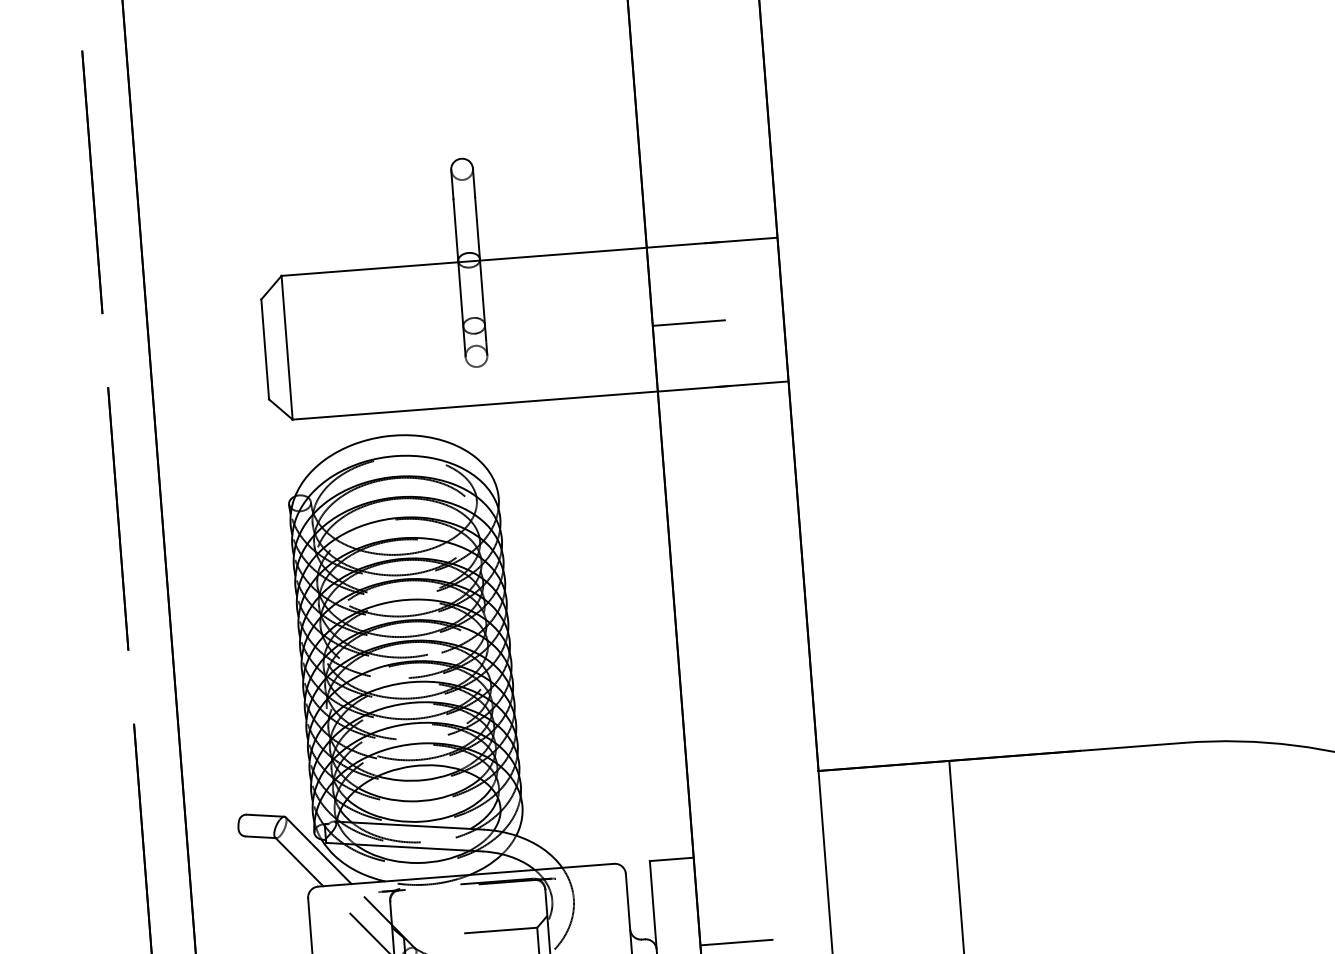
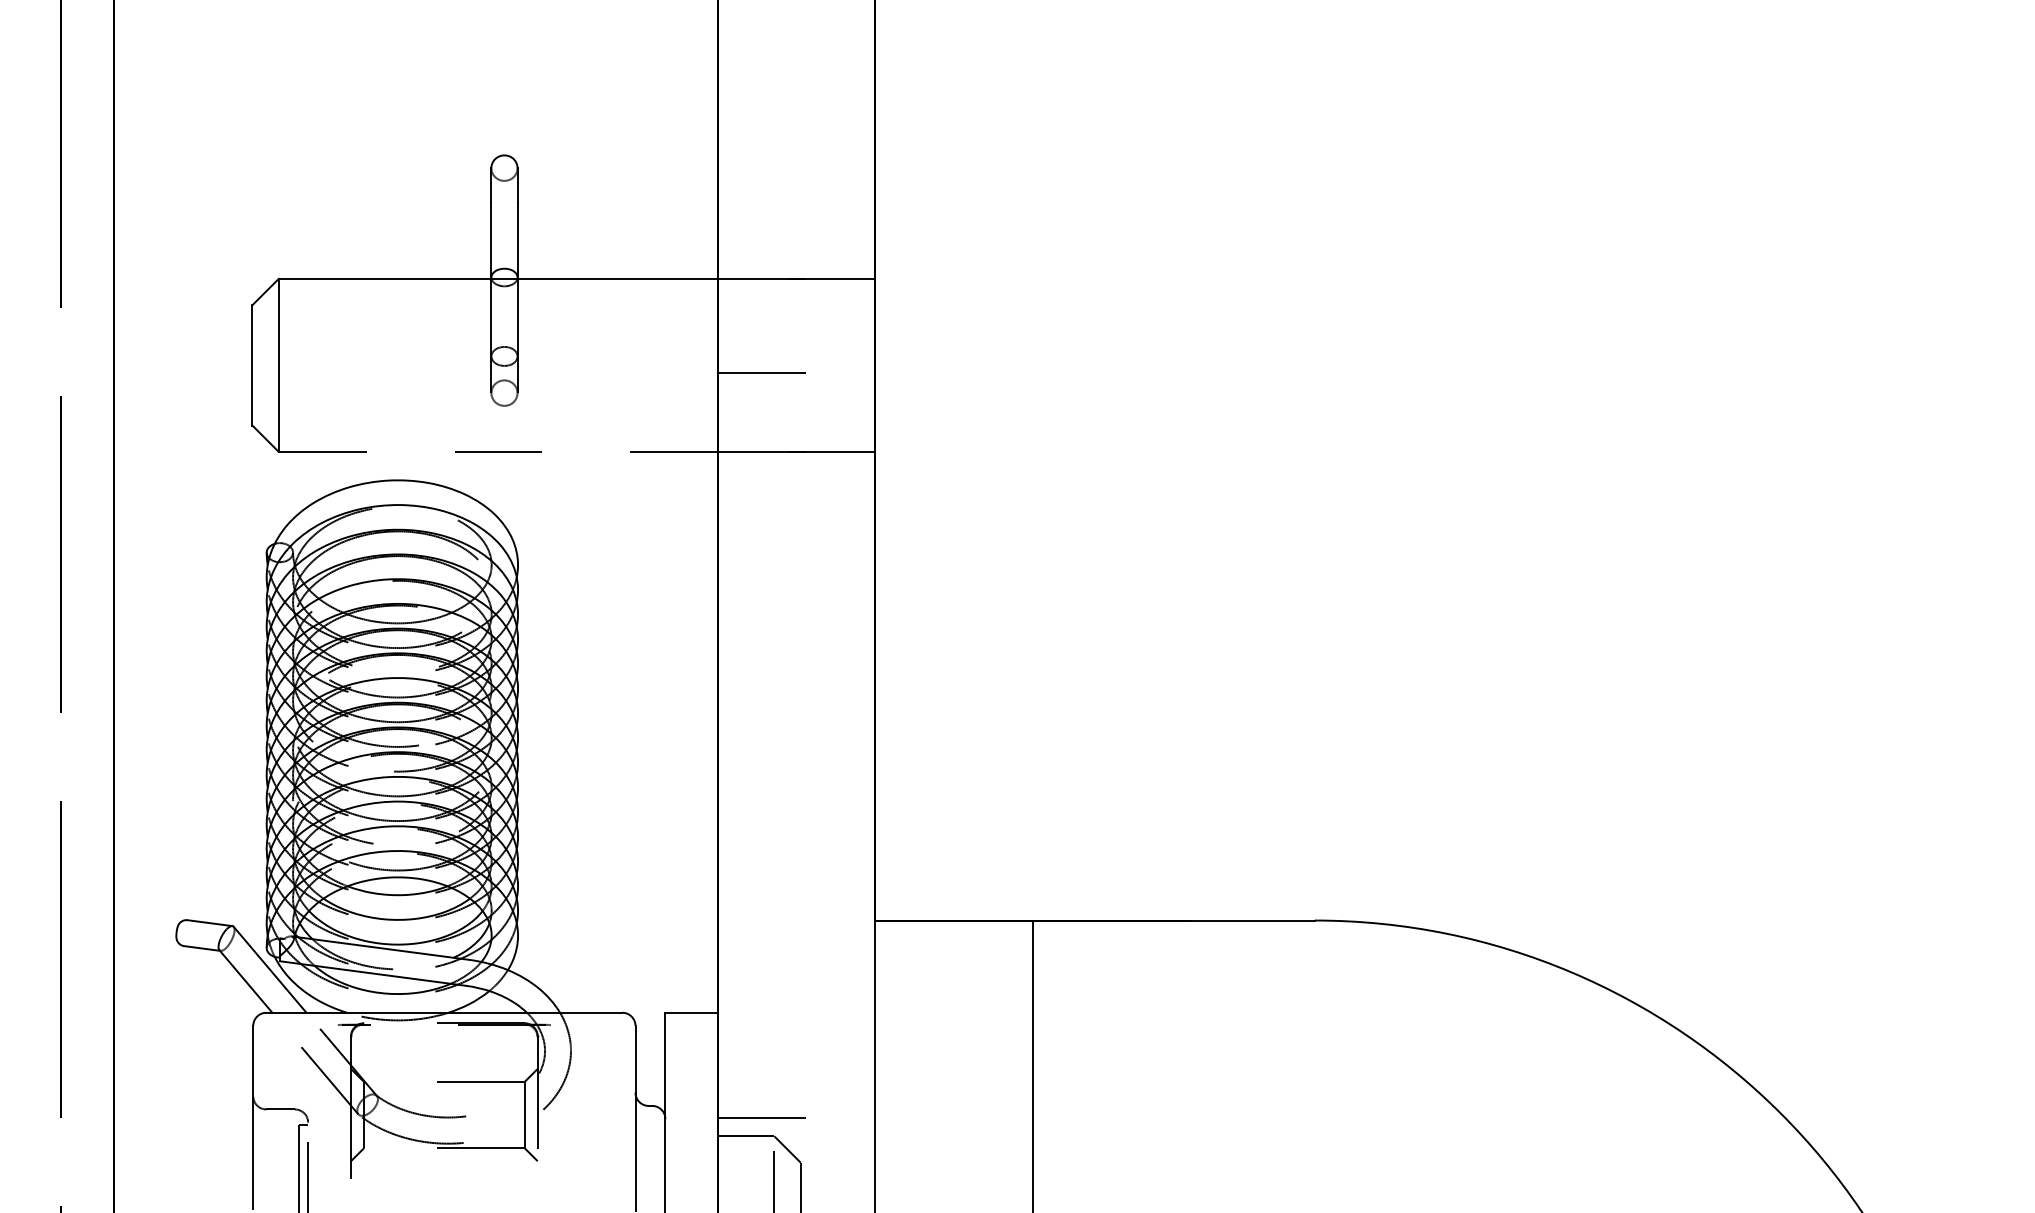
line: (475, 405) -> (498, 451), solid -> dashed

